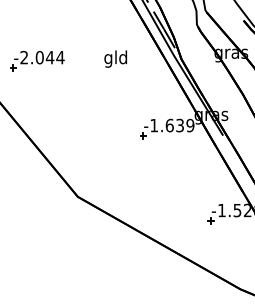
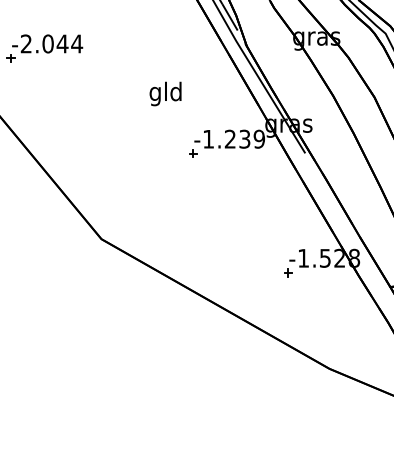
text: (115, 58) -> (165, 93), moved
text: (169, 125) -> (230, 138), -1.639 -> -1.239

